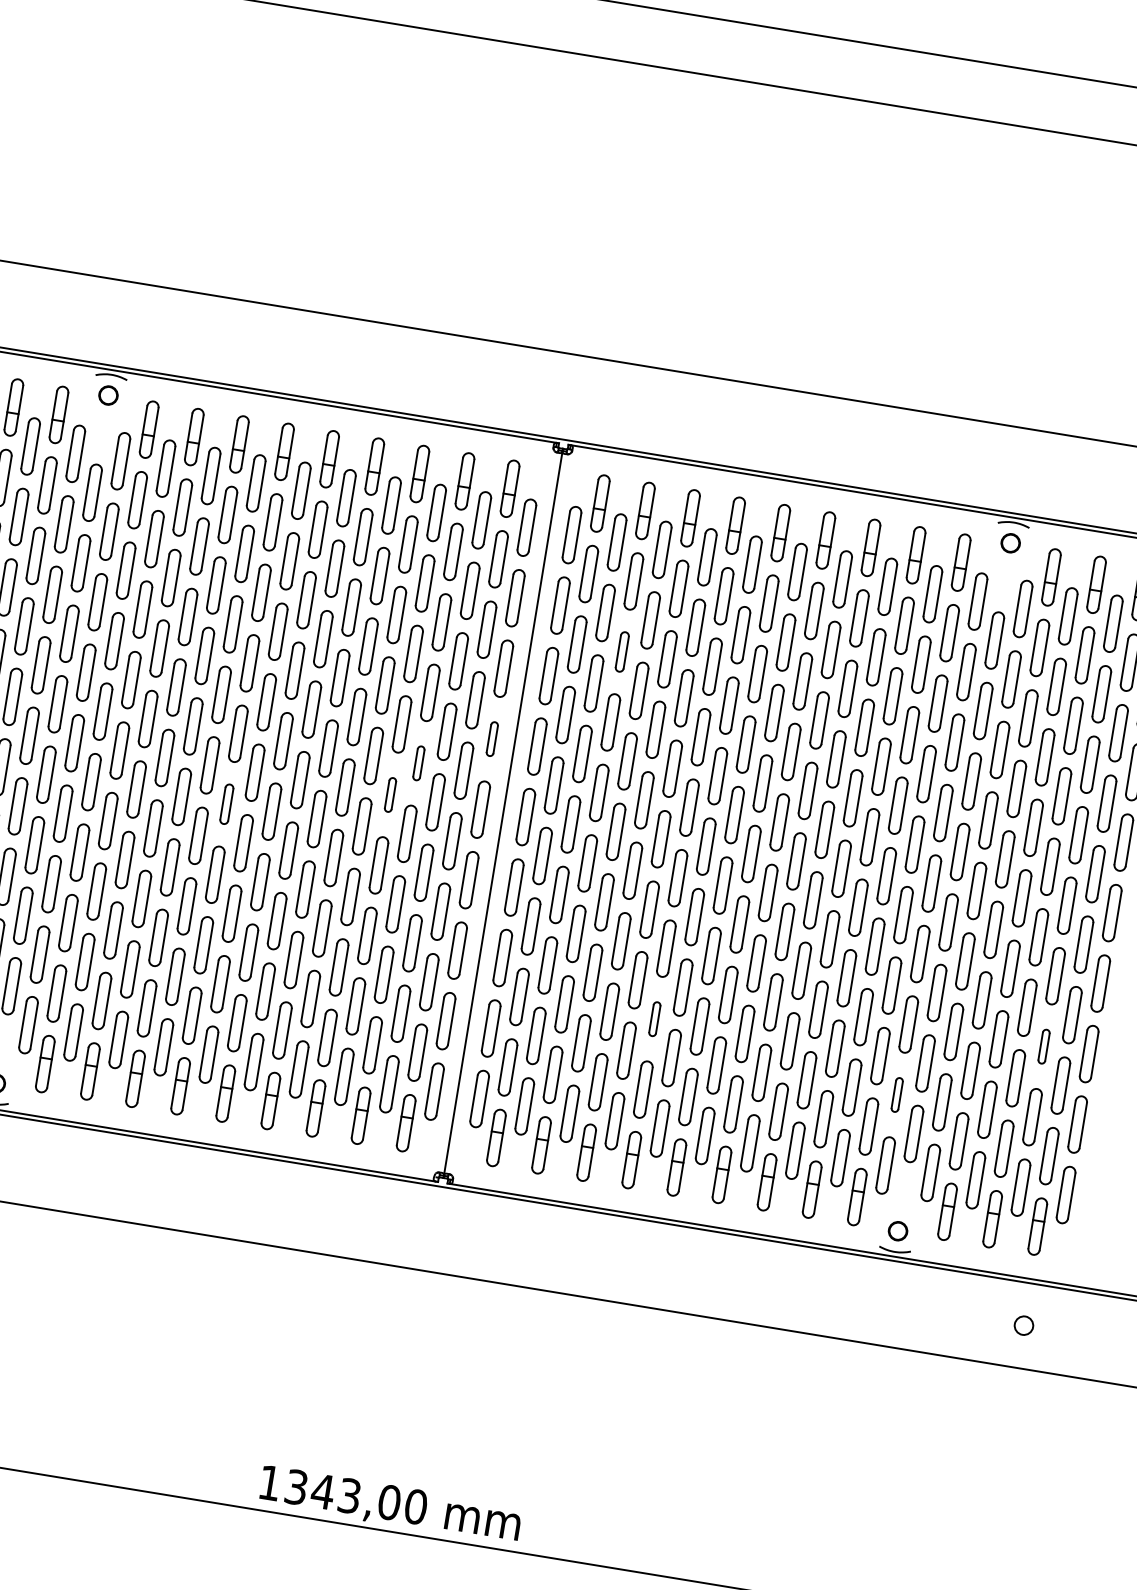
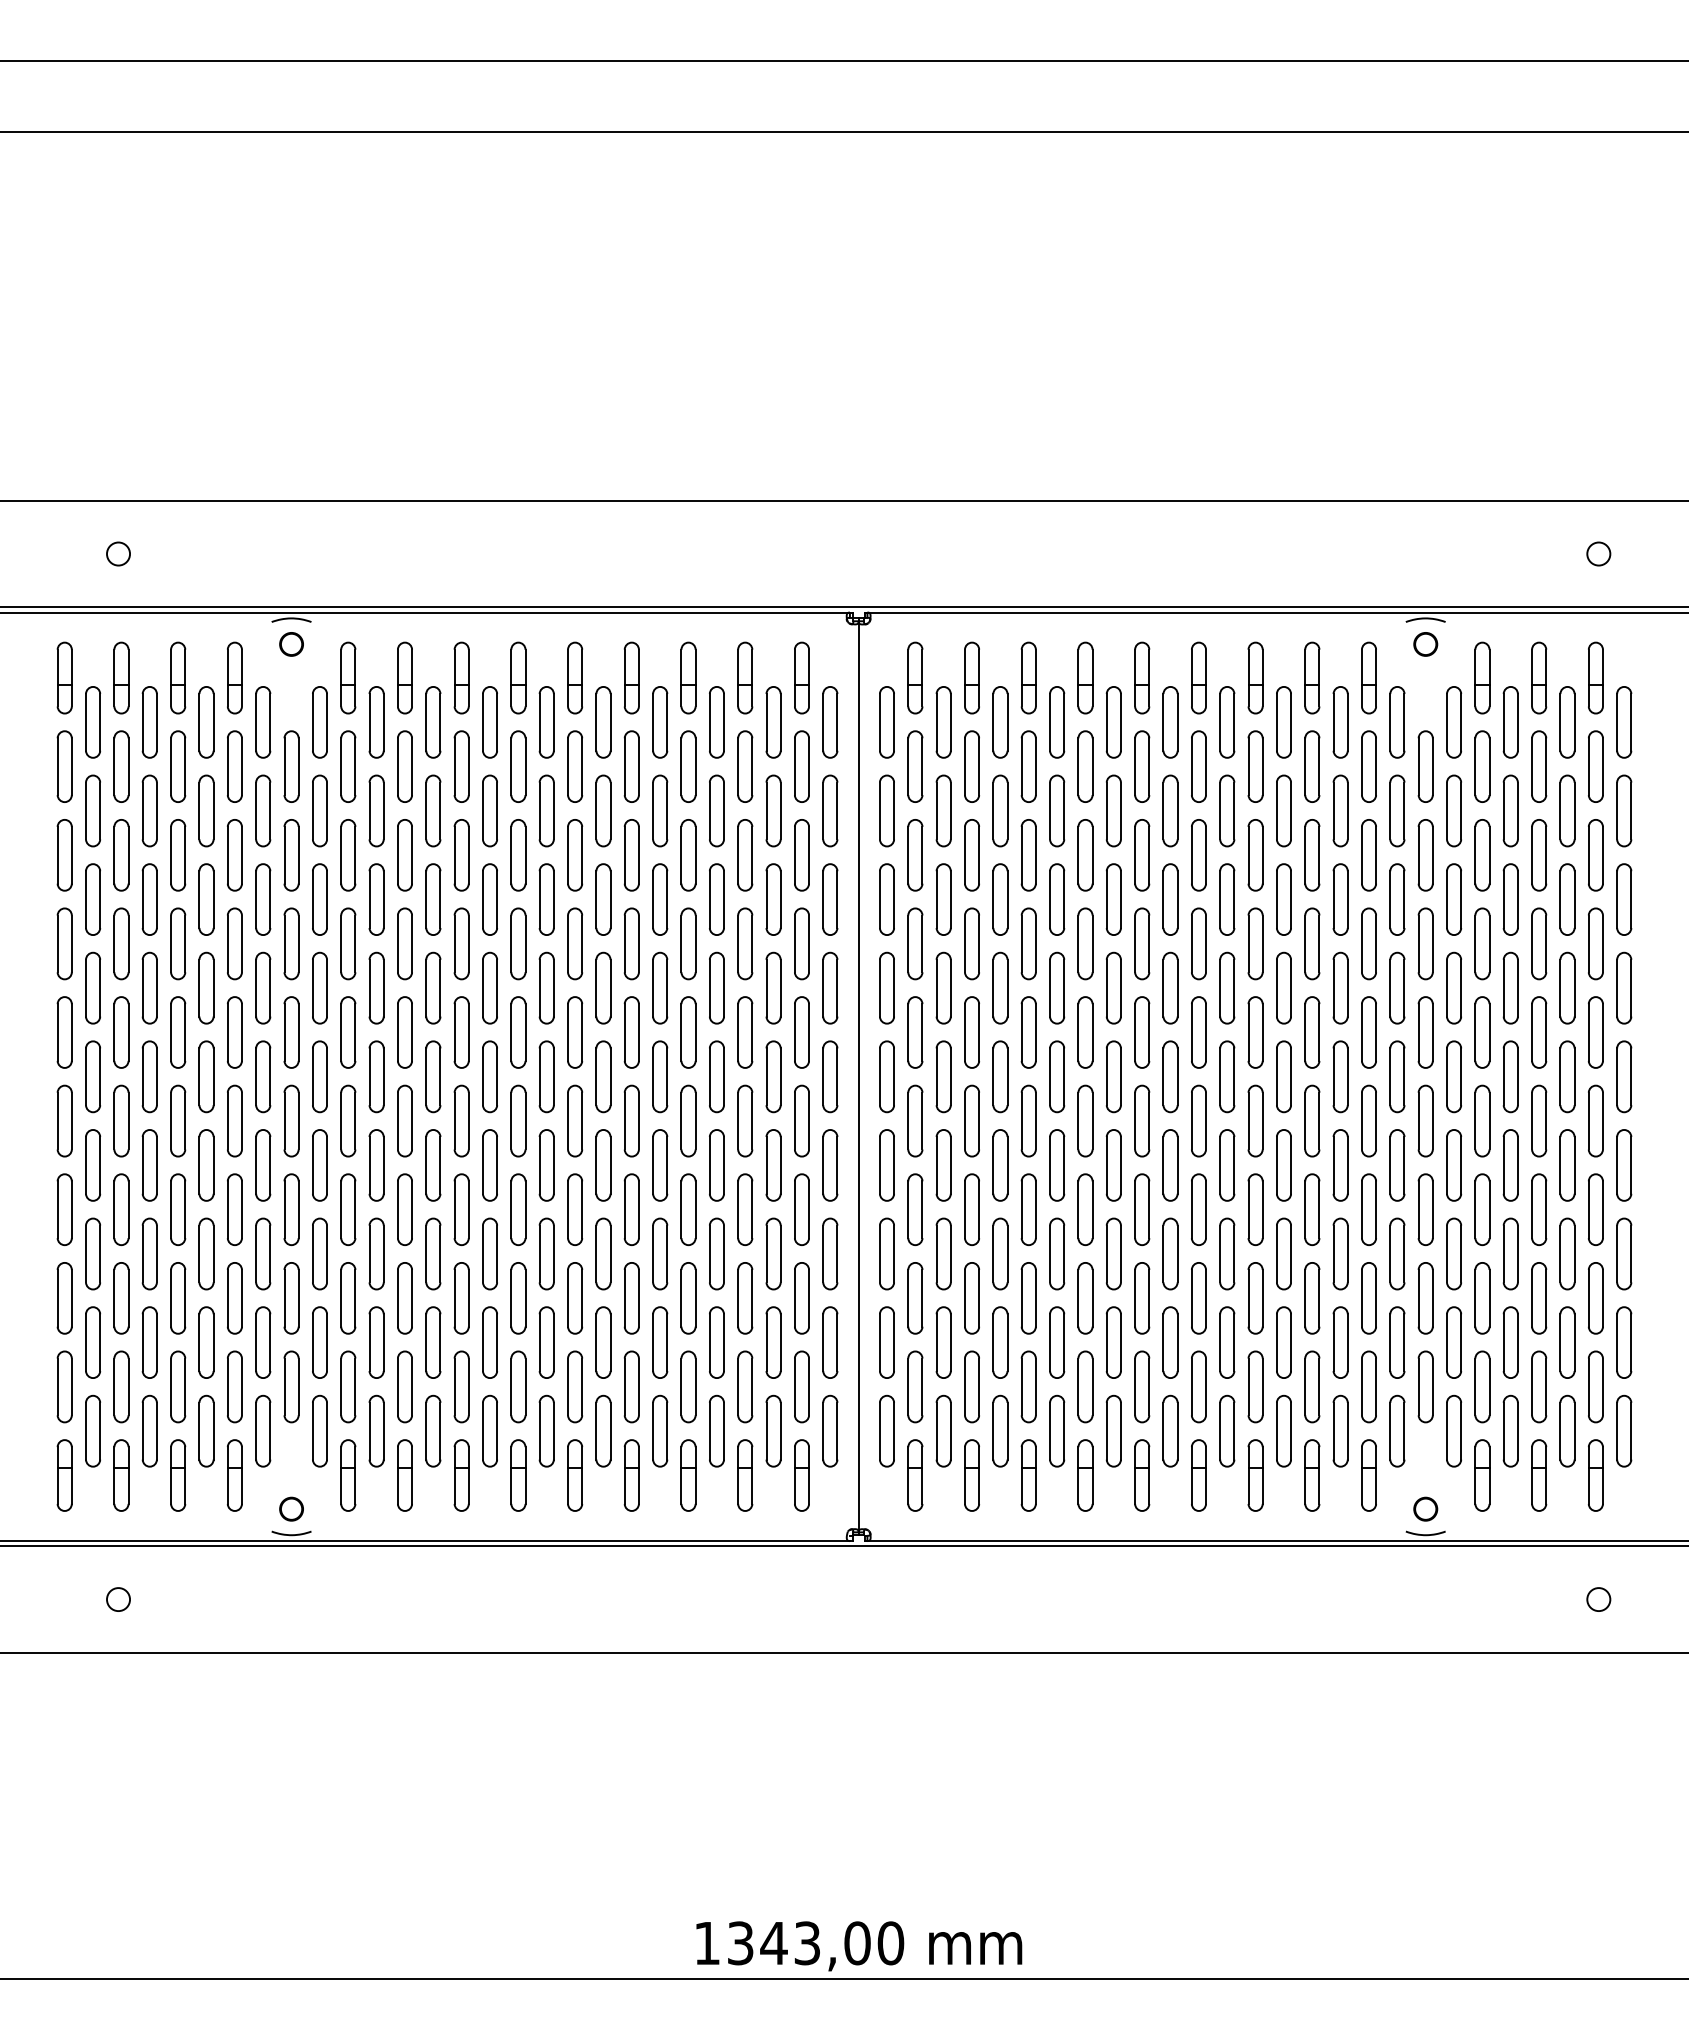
part: (621, 652) -> (971, 855), size x1.43
part: (492, 738) -> (830, 987), size x1.67
part: (419, 763) -> (745, 1032), size x1.67
part: (390, 794) -> (716, 1076), size x1.67
part: (226, 803) -> (518, 1120), size x1.43
part: (654, 1019) -> (1085, 1298), size x1.67
part: (1044, 1046) -> (1567, 1253), size x1.67
part: (897, 1094) -> (1397, 1342), size x1.67

